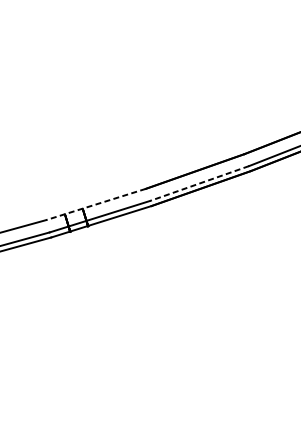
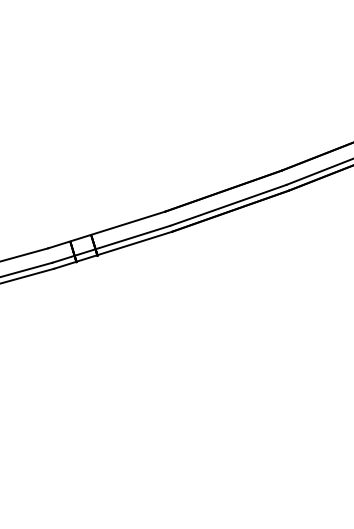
line: (199, 183) -> (228, 205), dashed -> solid
line: (95, 204) -> (106, 230), dashed -> solid

